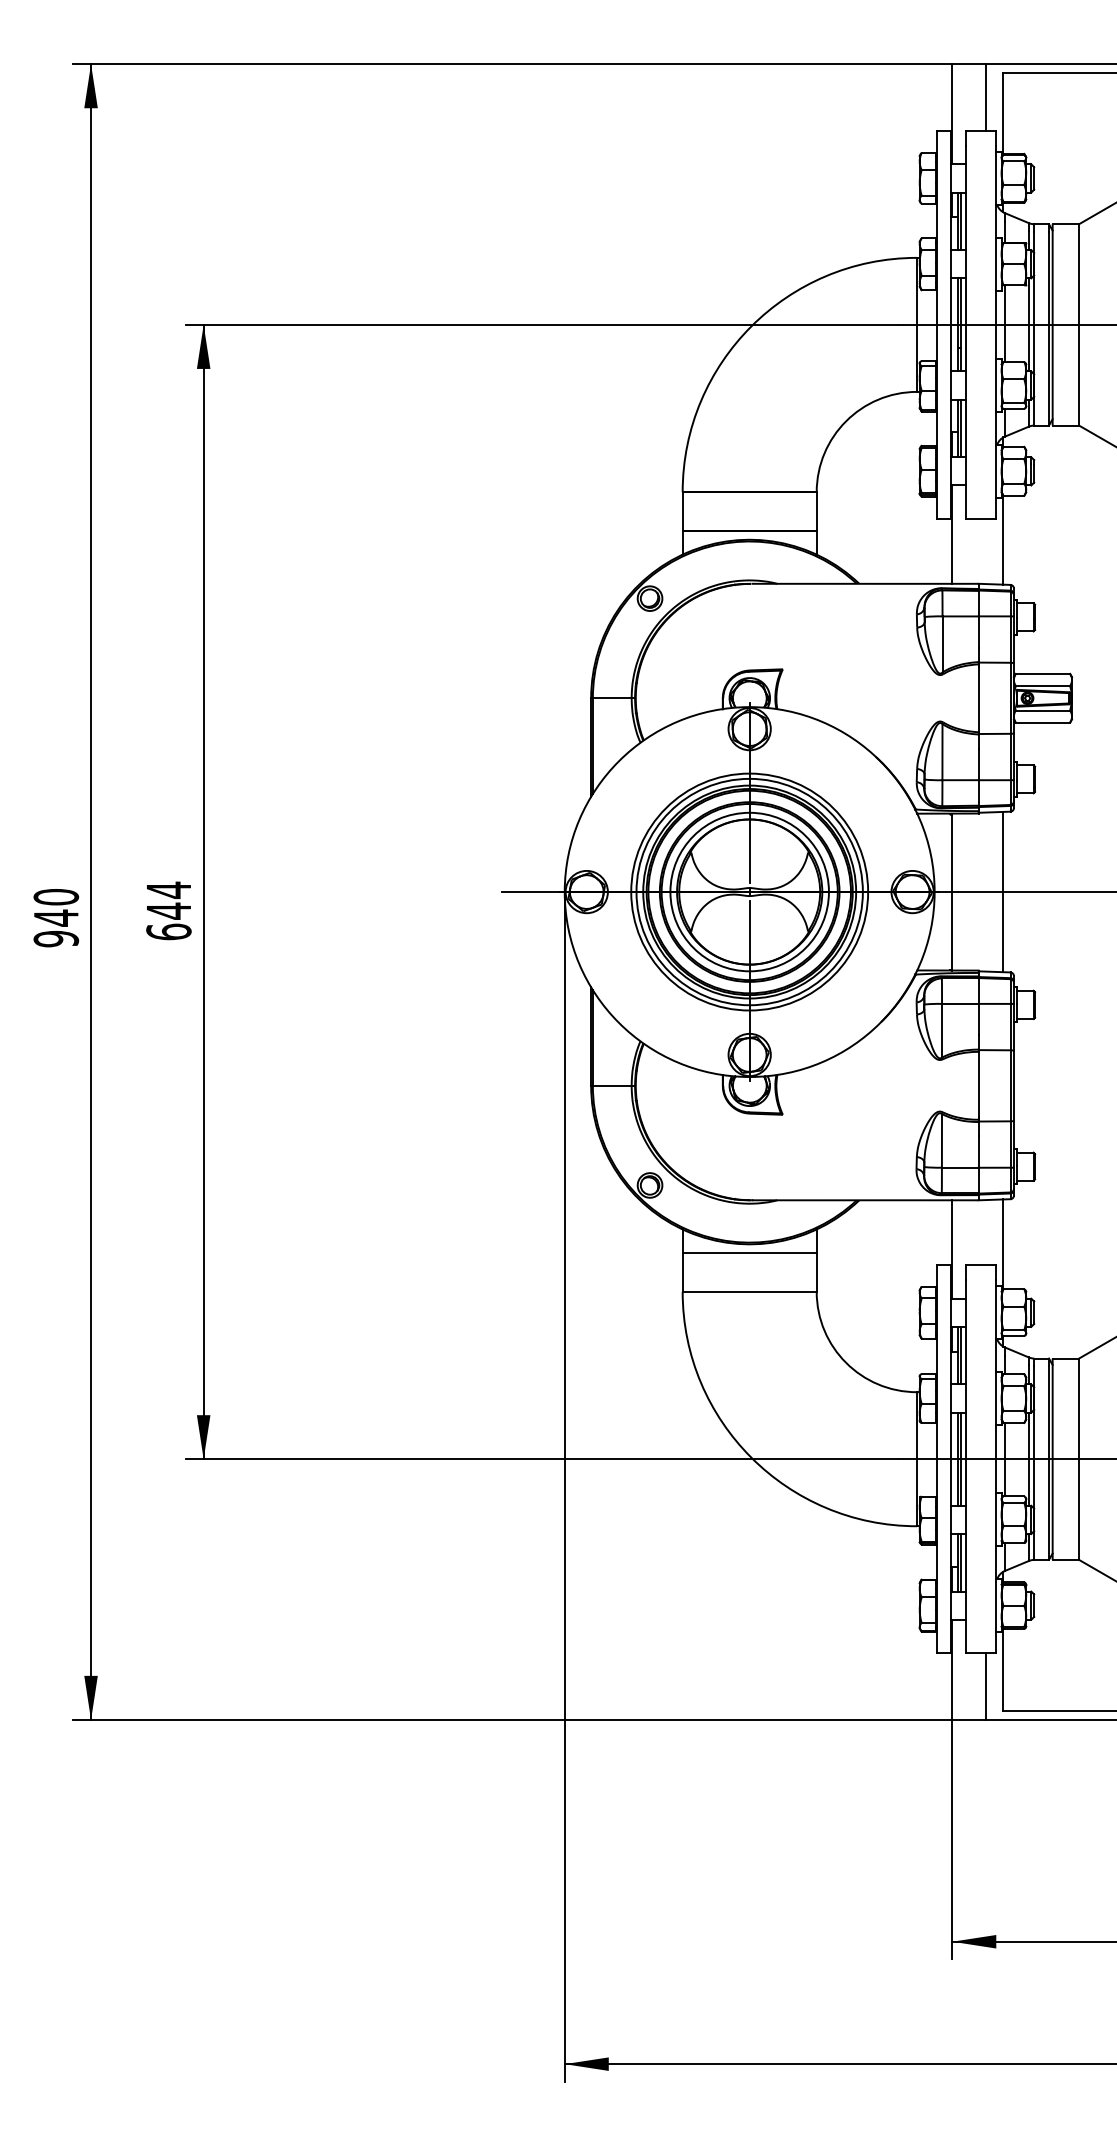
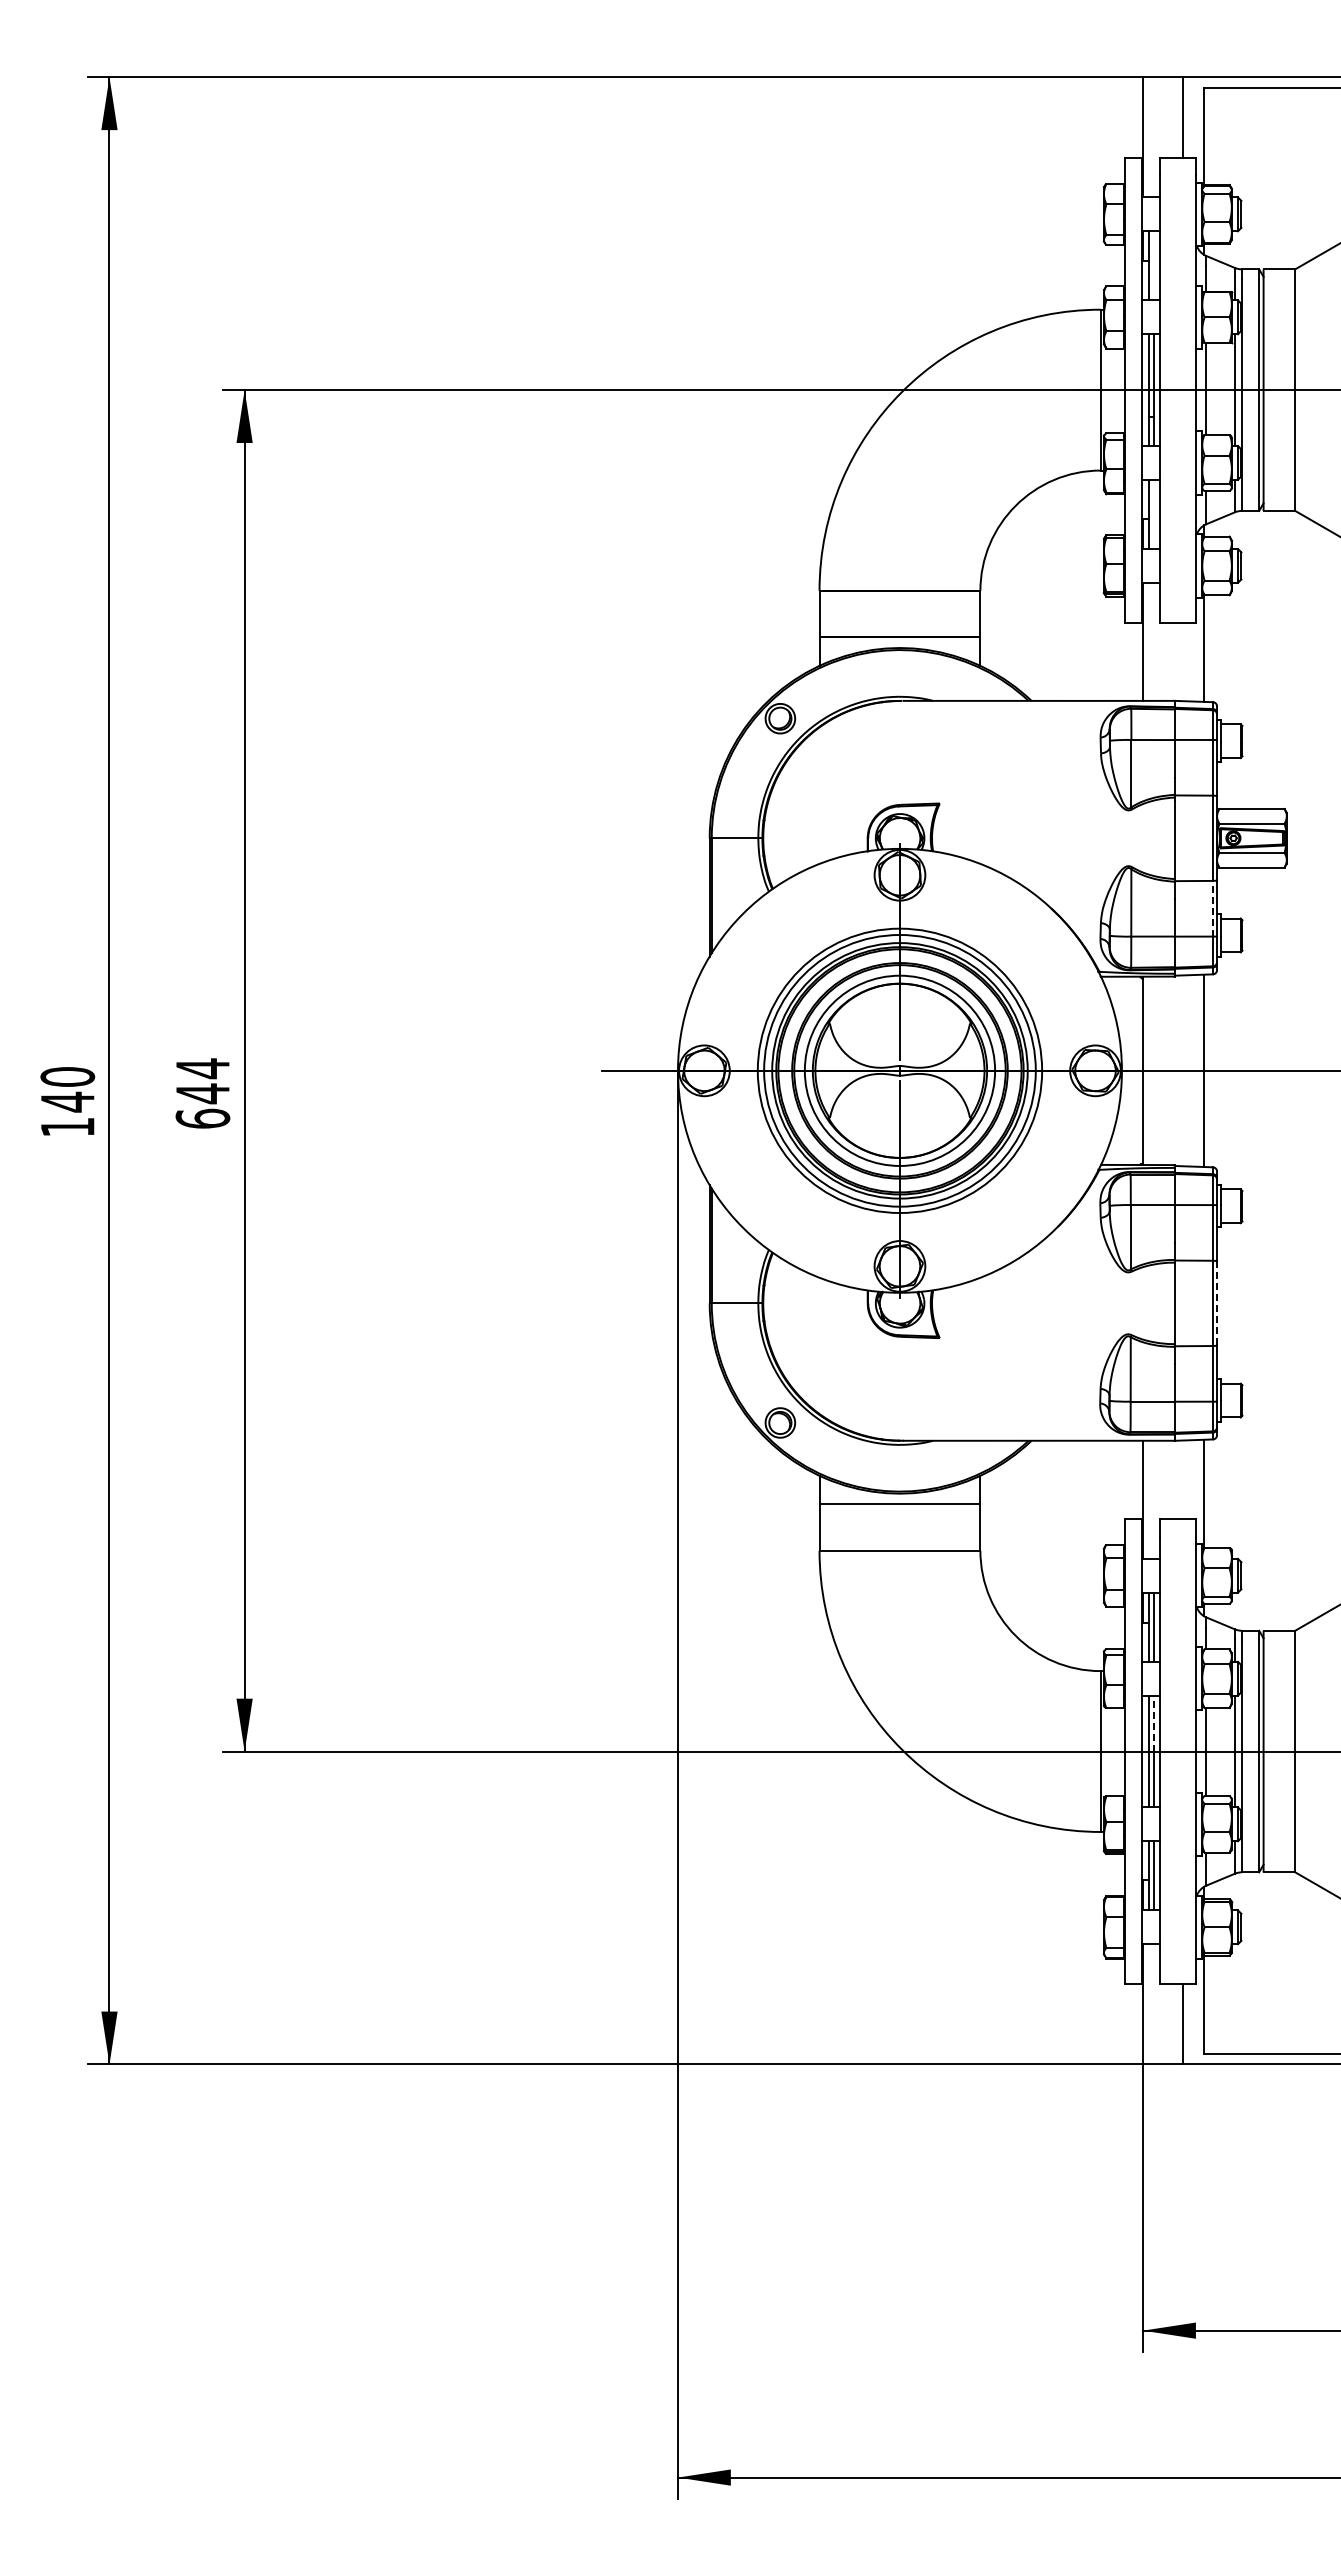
line: (960, 221) -> (1153, 265), removed
line: (960, 428) -> (1153, 514), removed
line: (1010, 756) -> (1212, 908), solid -> dashed
text: (56, 939) -> (67, 1127), 940 -> 140
line: (1014, 1085) -> (1217, 1303), solid -> dashed
line: (960, 1435) -> (1153, 1723), solid -> dashed

